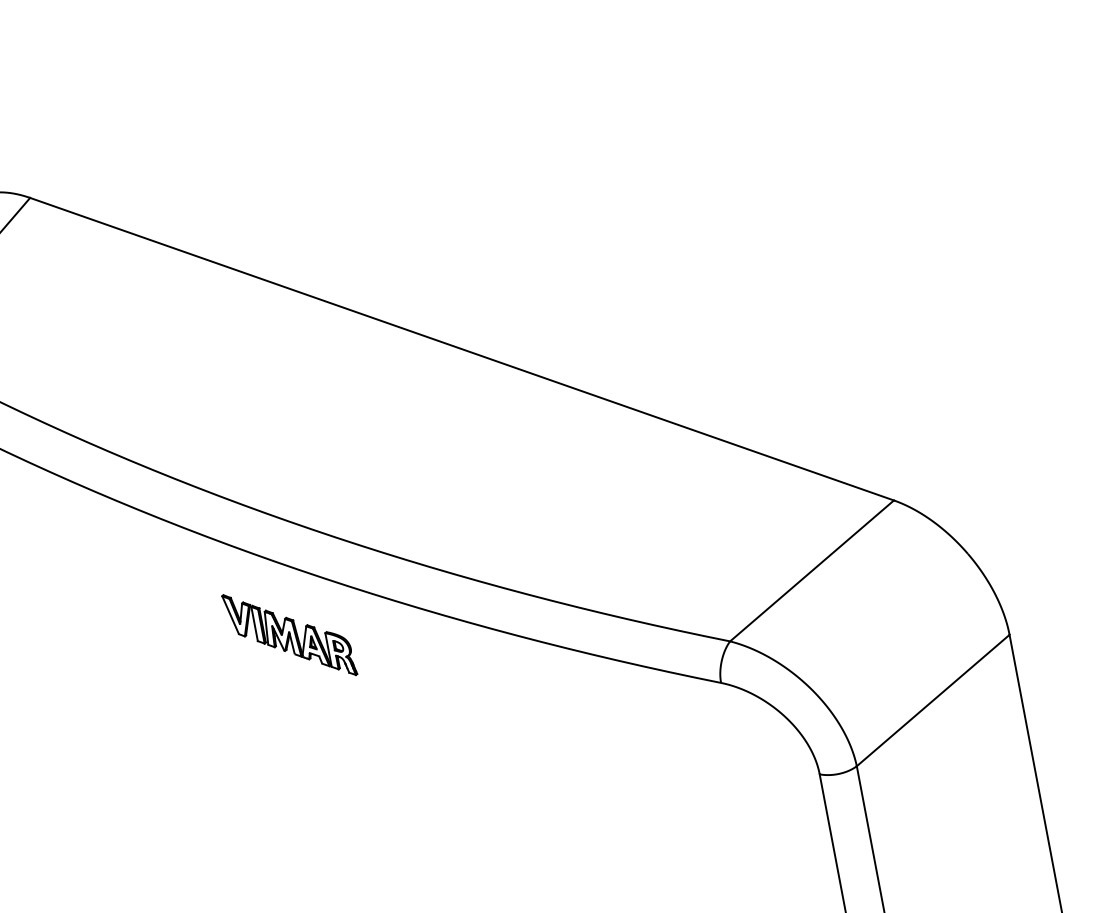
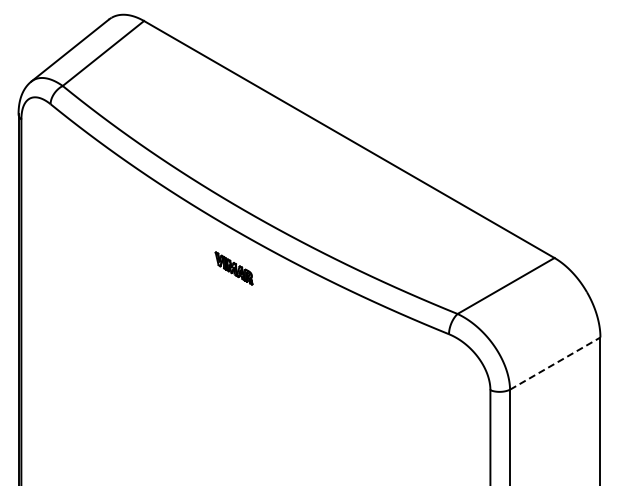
part: (288, 635) -> (233, 268), size x0.6
line: (933, 700) -> (555, 363), solid -> dashed

